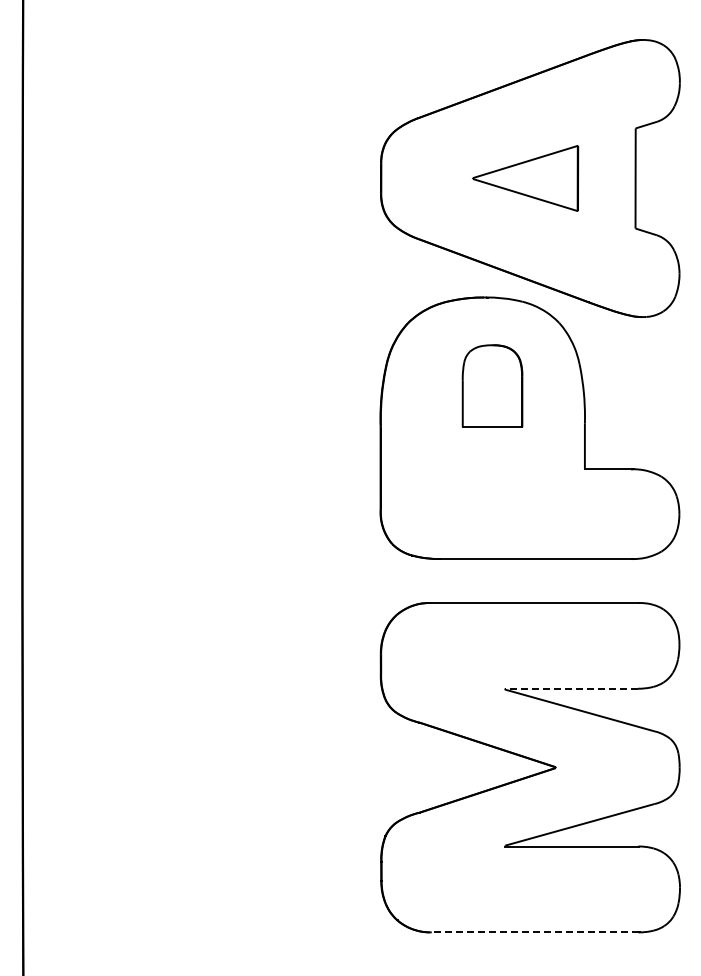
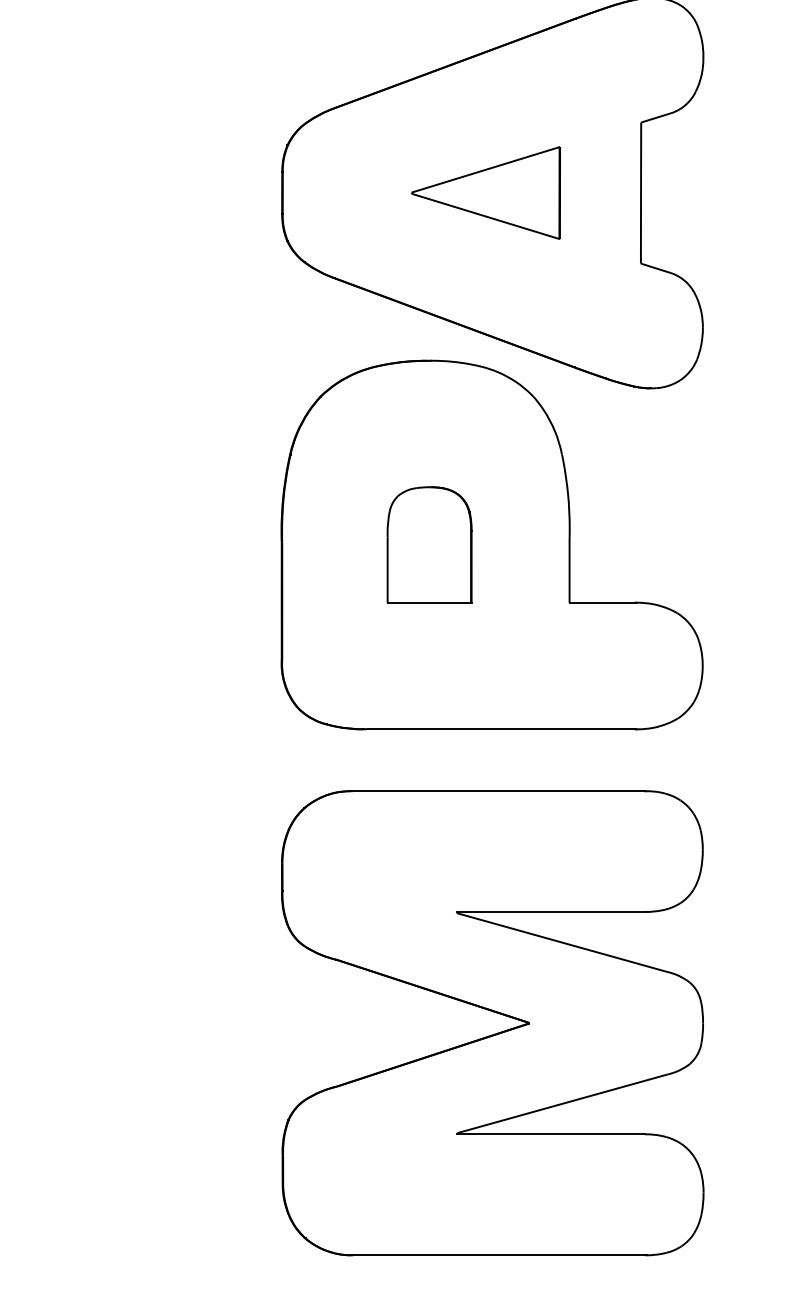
part: (492, 385) -> (429, 543), moved
line: (571, 688) -> (550, 911), dashed -> solid
line: (535, 932) -> (499, 1255), dashed -> solid

